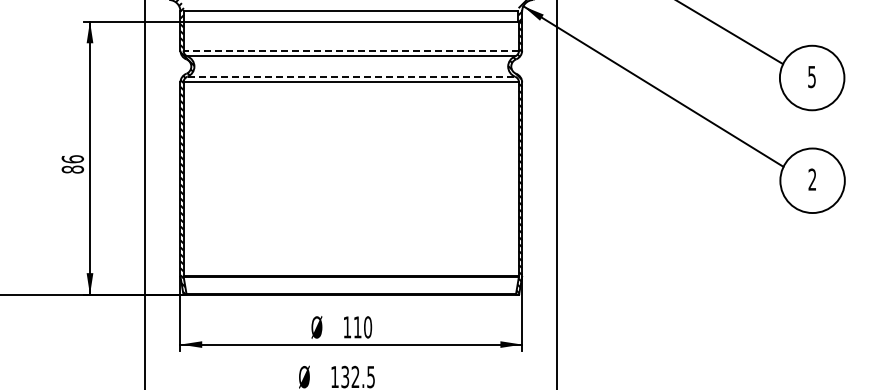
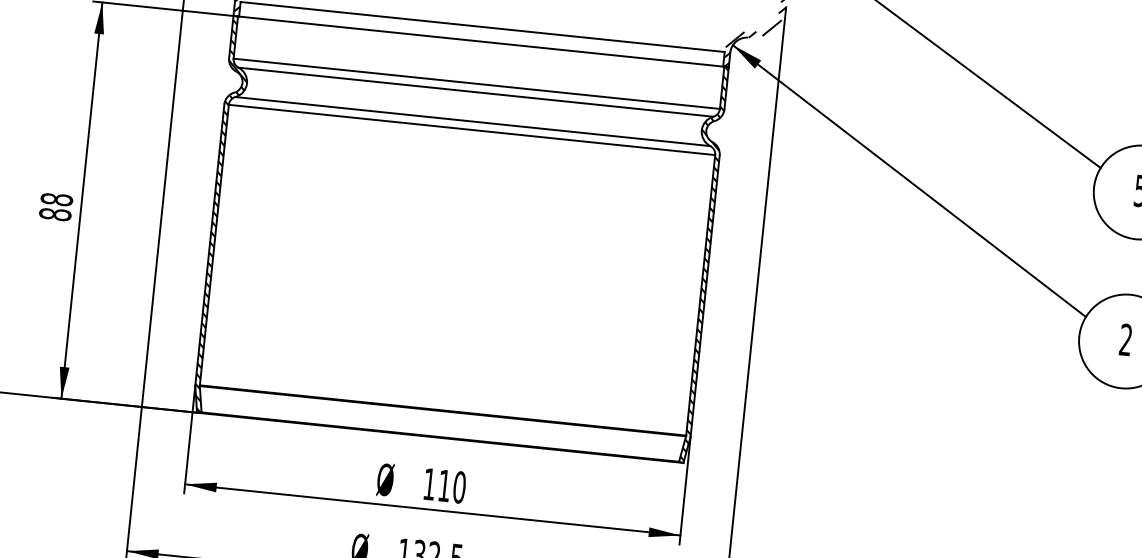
line: (351, 50) -> (477, 83), dashed -> solid
line: (351, 76) -> (473, 121), dashed -> solid
text: (72, 159) -> (56, 199), 86 -> 88

